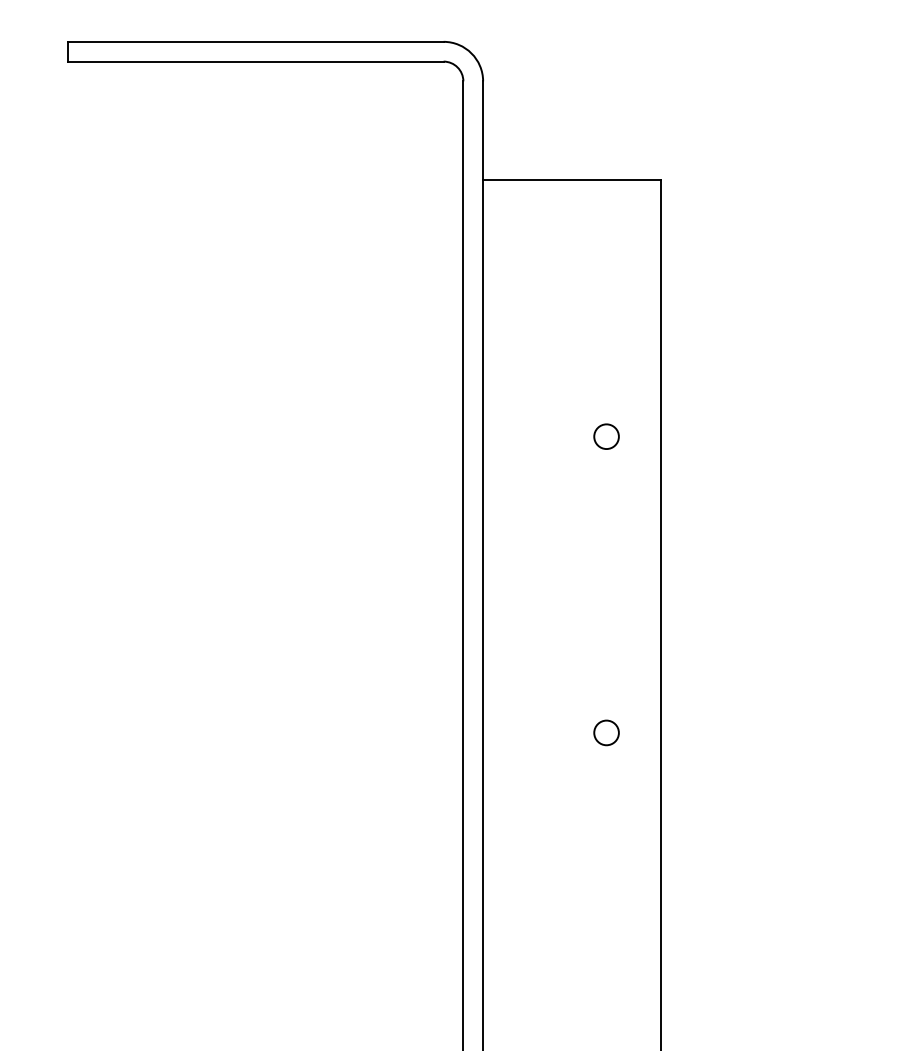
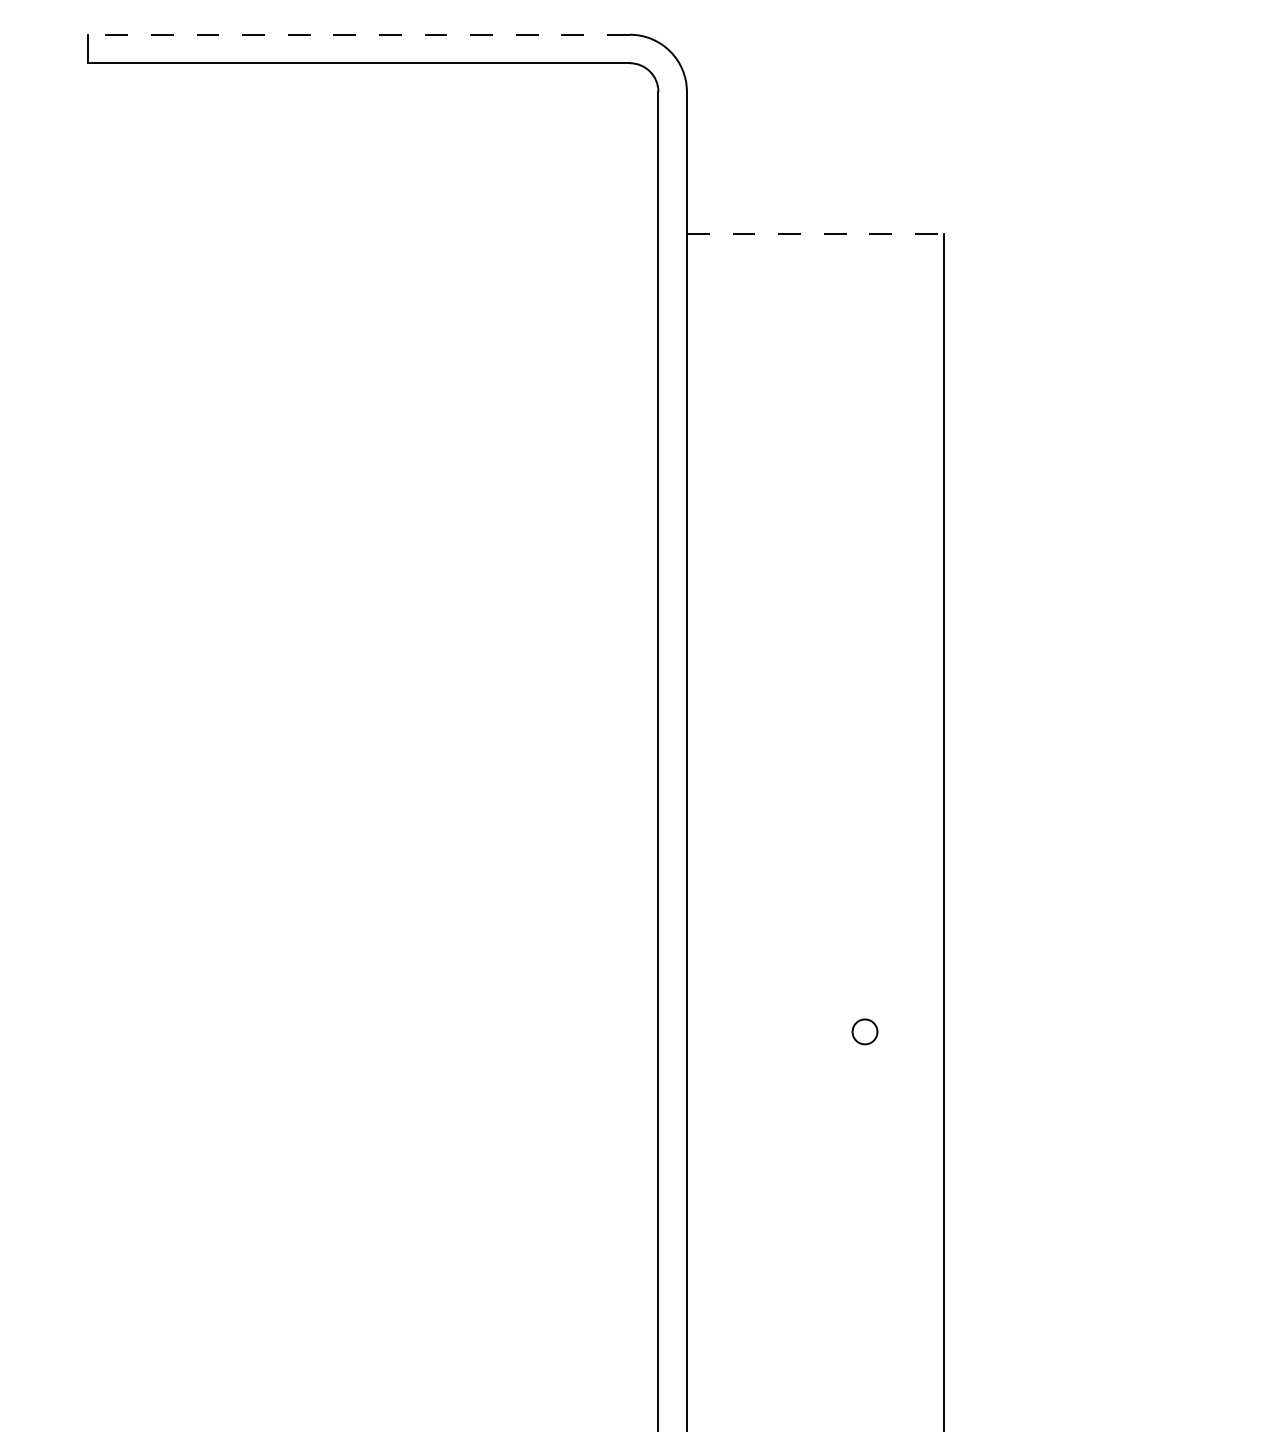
line: (255, 41) -> (358, 34), solid -> dashed
line: (572, 180) -> (815, 234), solid -> dashed
circle: (606, 436) -> (864, 604), removed
circle: (606, 732) -> (864, 1031), size x0.7

